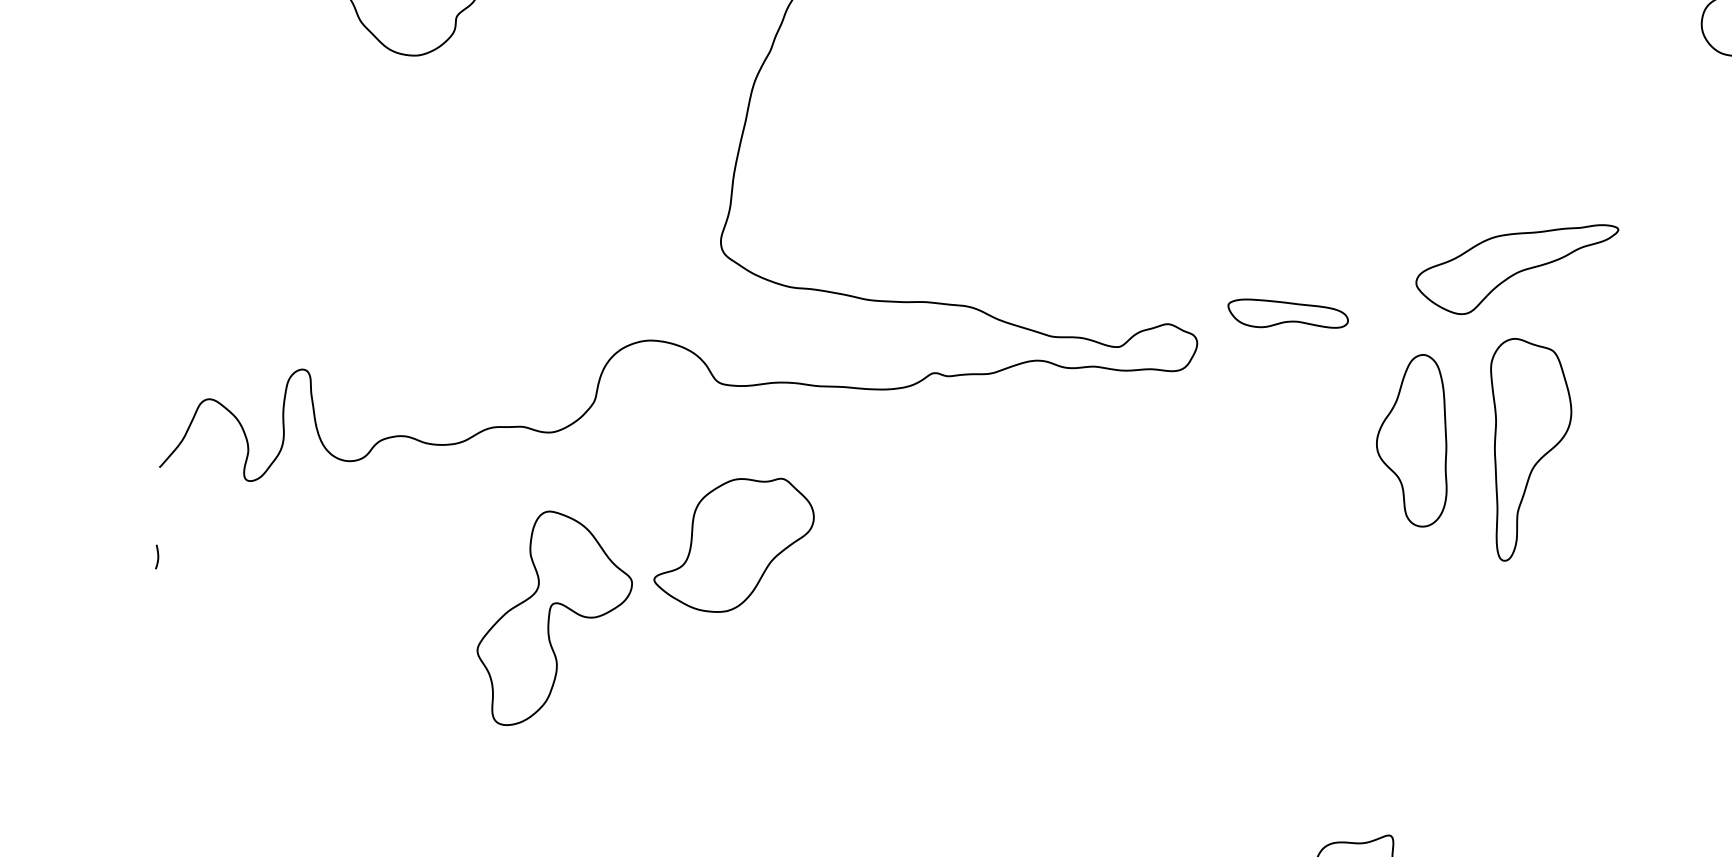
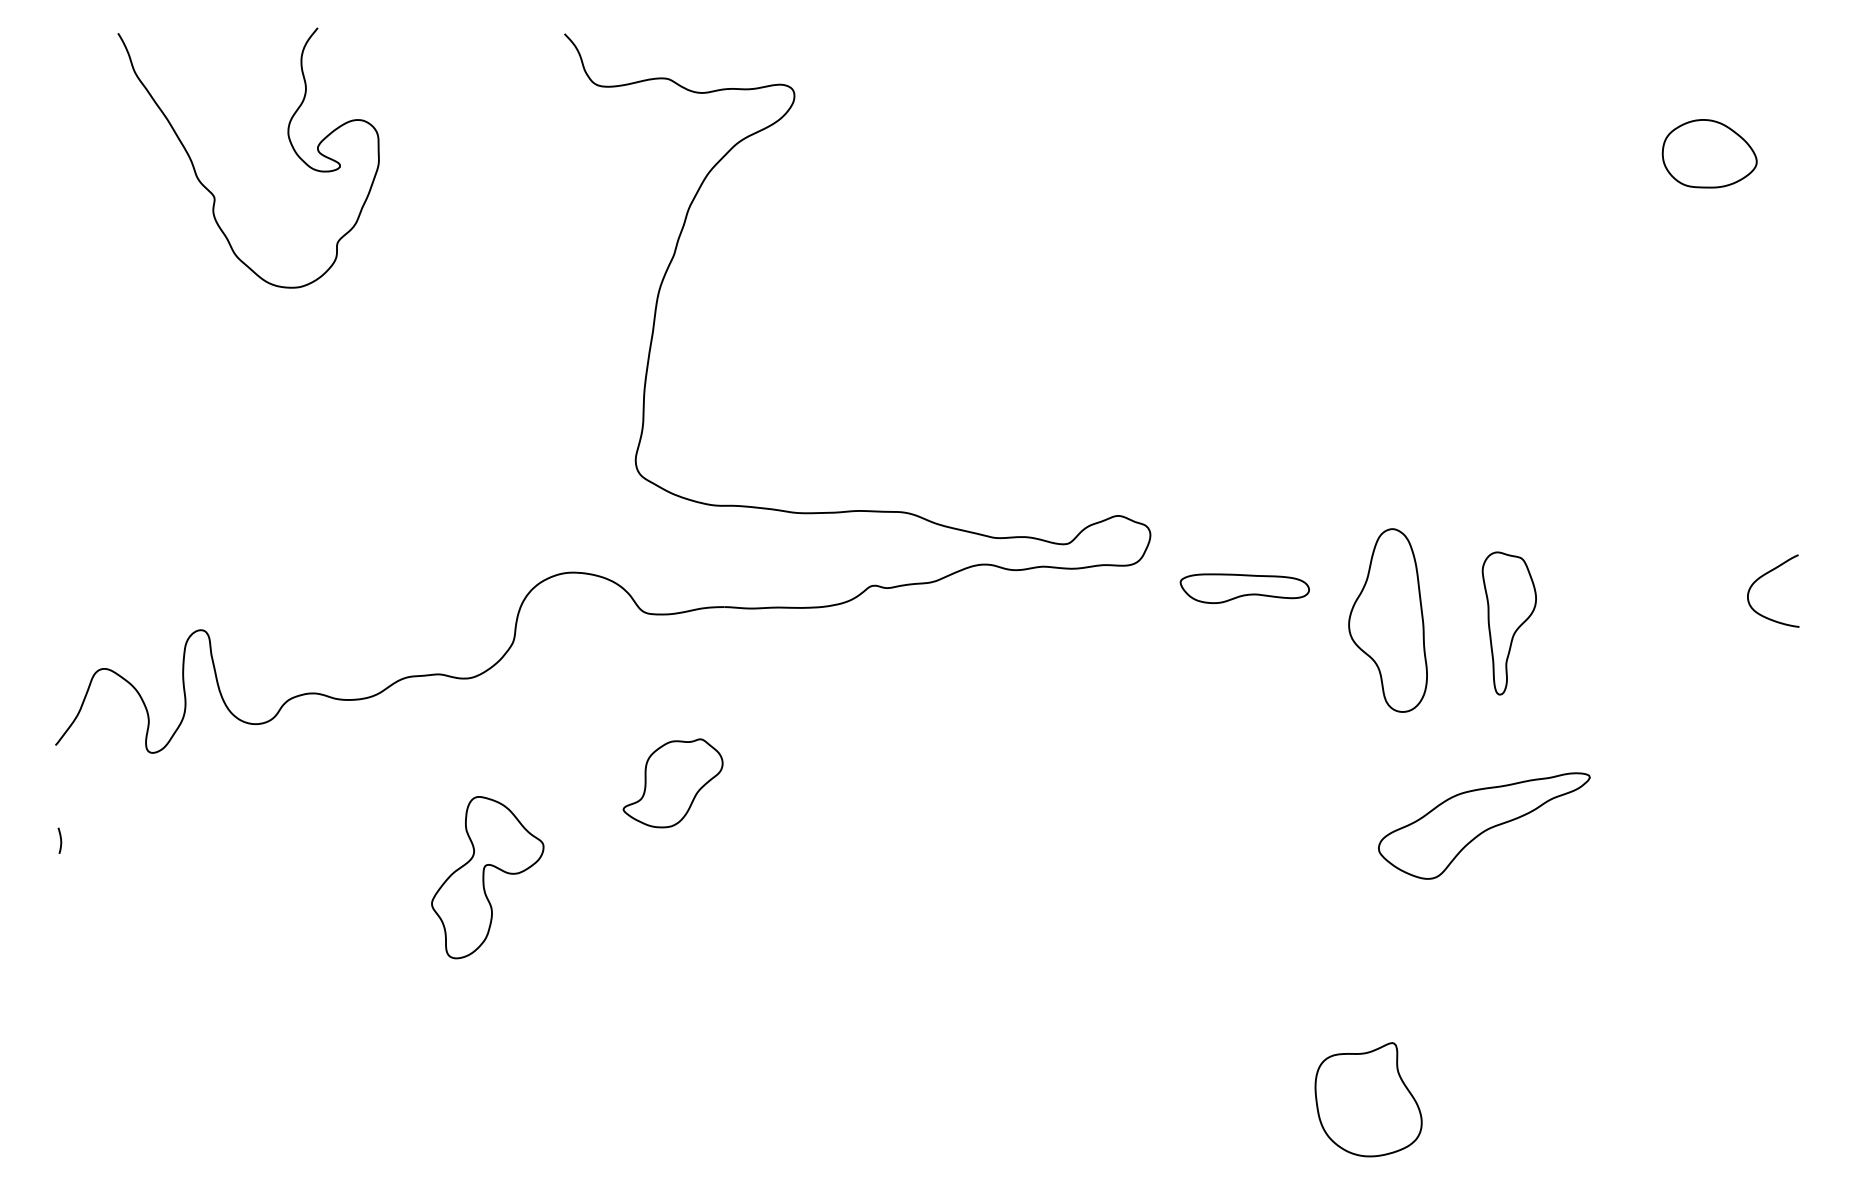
part: (1516, 267) -> (1484, 825), moved
part: (1287, 315) -> (1244, 588), moved
part: (1527, 451) -> (1509, 623), size x0.6
part: (733, 544) -> (672, 783), size x0.6
part: (554, 620) -> (487, 877), size x0.7

